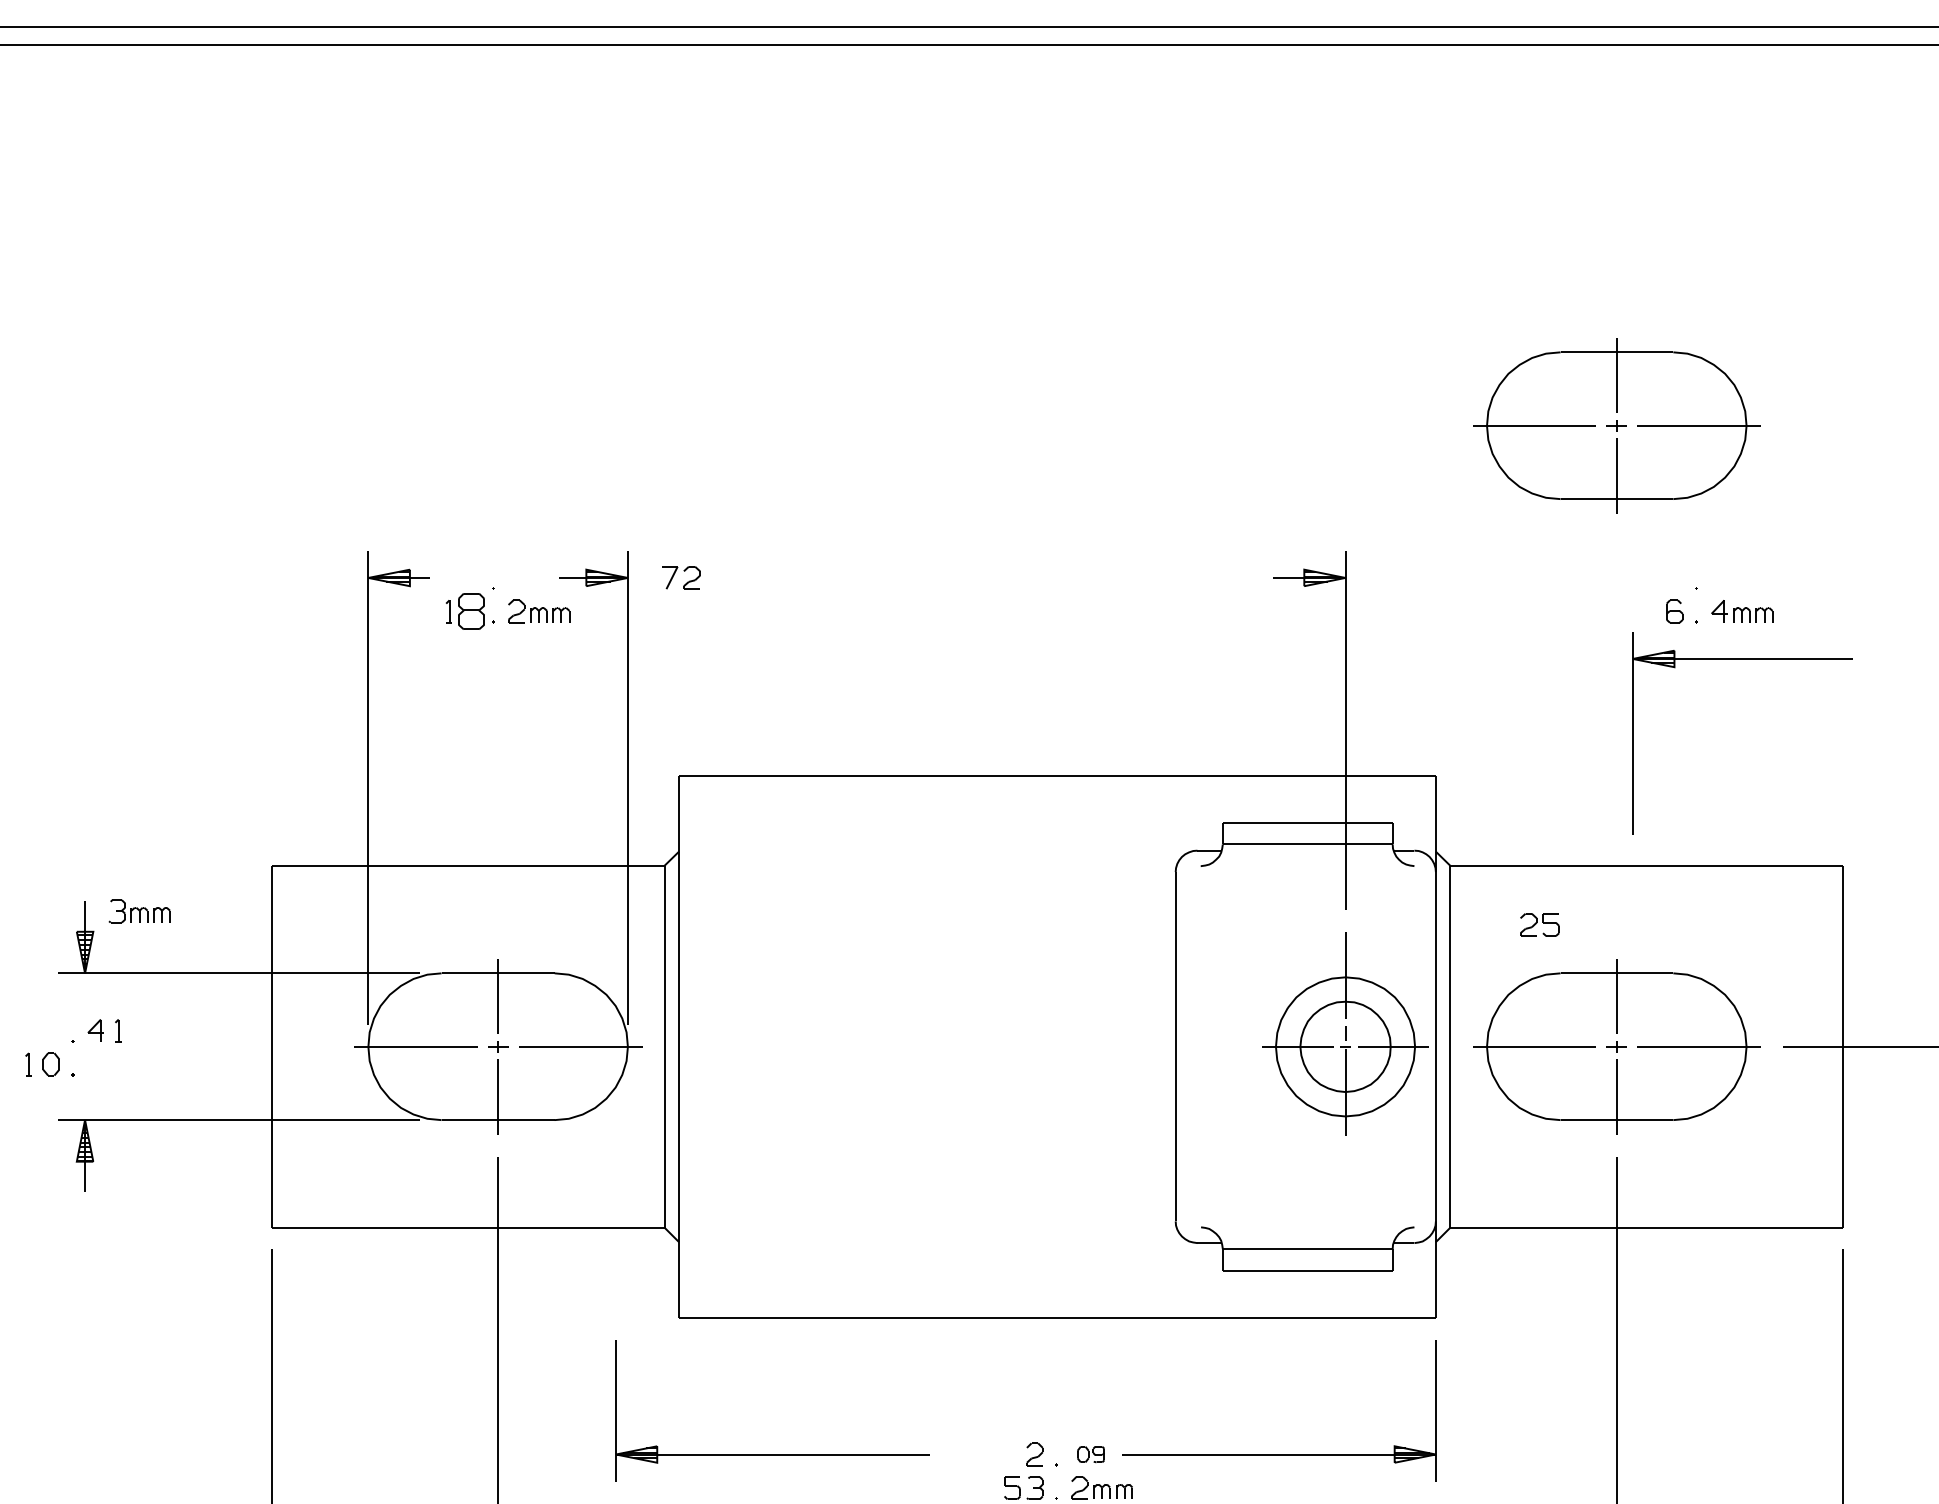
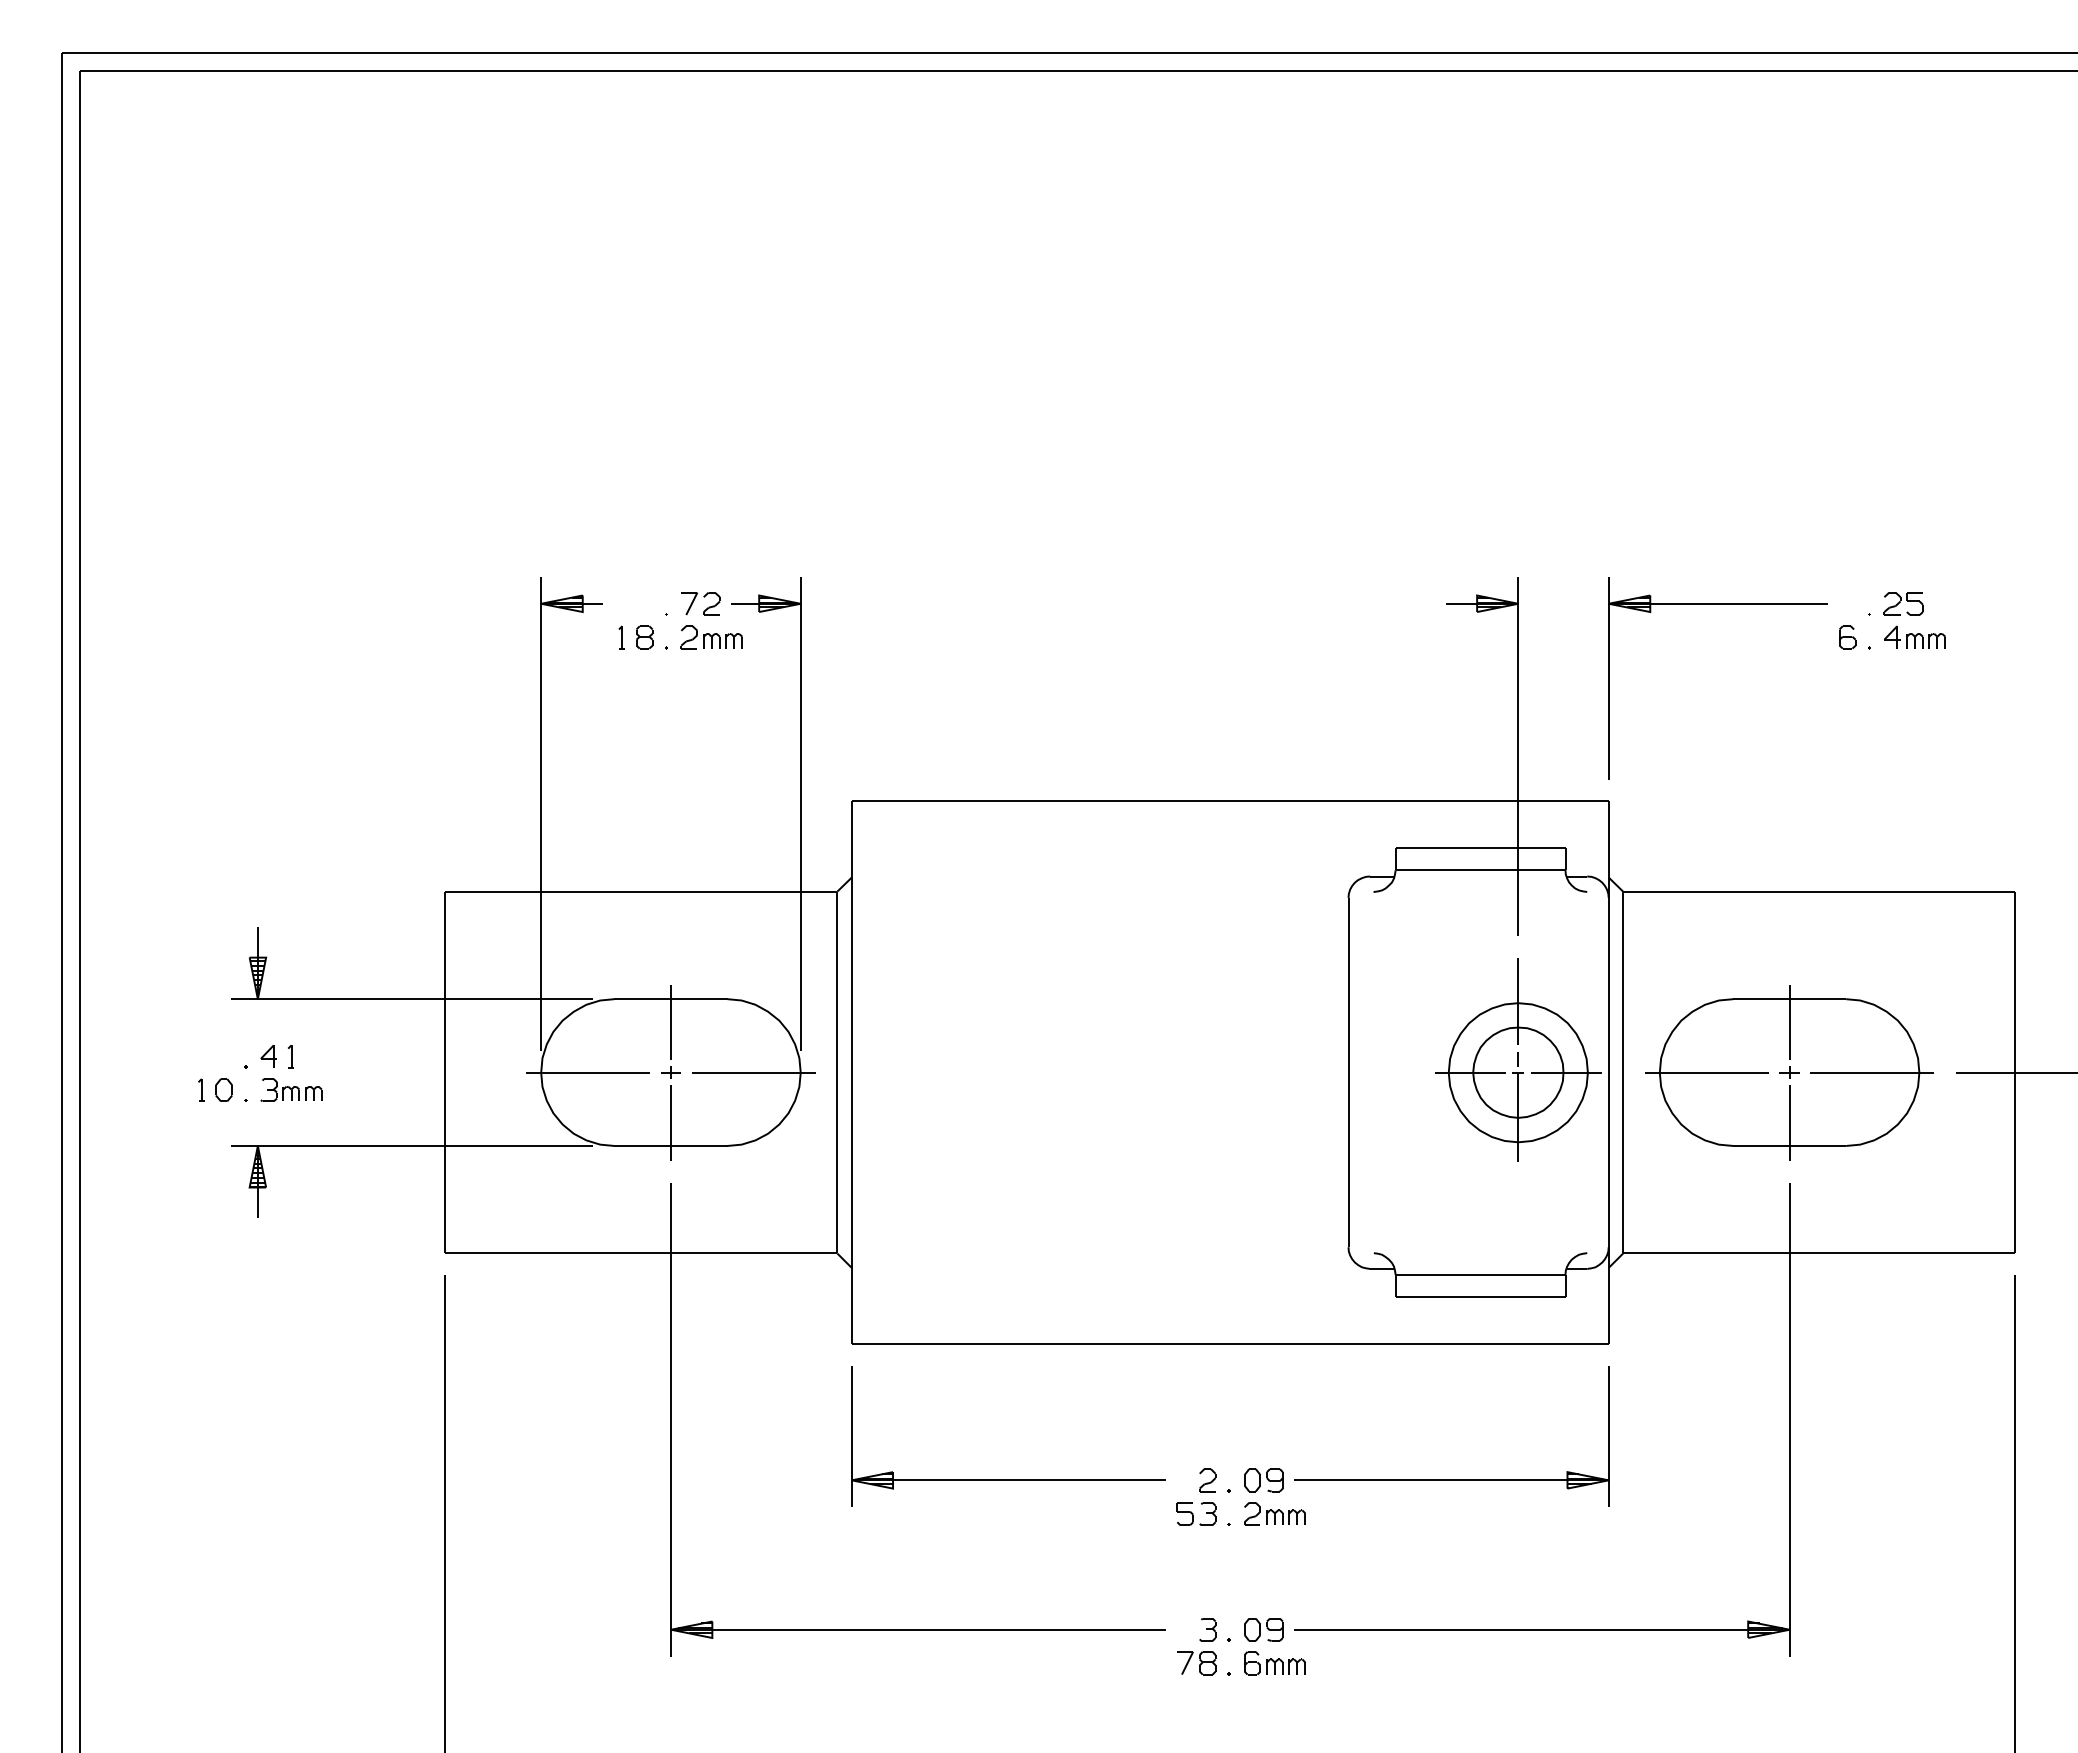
part: (1616, 425) -> (1789, 451), removed
part: (674, 575) -> (694, 601), moved
part: (471, 611) -> (644, 637), size x0.62
part: (1741, 659) -> (1717, 604), moved
part: (139, 910) -> (291, 1089), moved
part: (1539, 924) -> (1903, 603), moved
part: (772, 1453) -> (1008, 1479), moved
part: (1090, 1454) -> (1263, 1480), size x1.43

